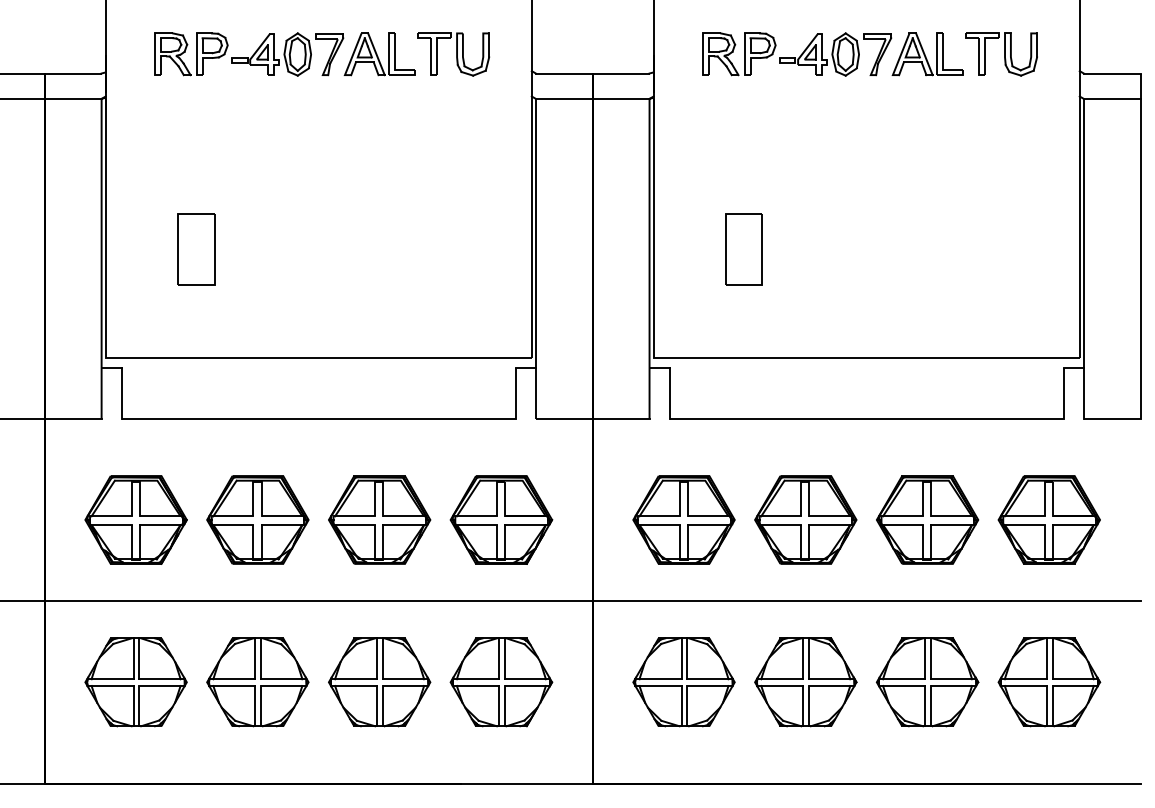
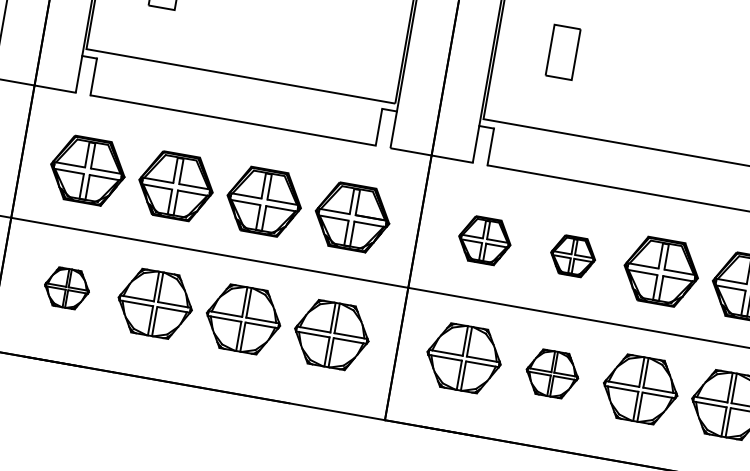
part: (683, 519) -> (484, 240), size x0.7
part: (805, 519) -> (572, 255), size x0.6
part: (135, 682) -> (66, 288), size x0.6
part: (805, 682) -> (552, 373), size x0.7

